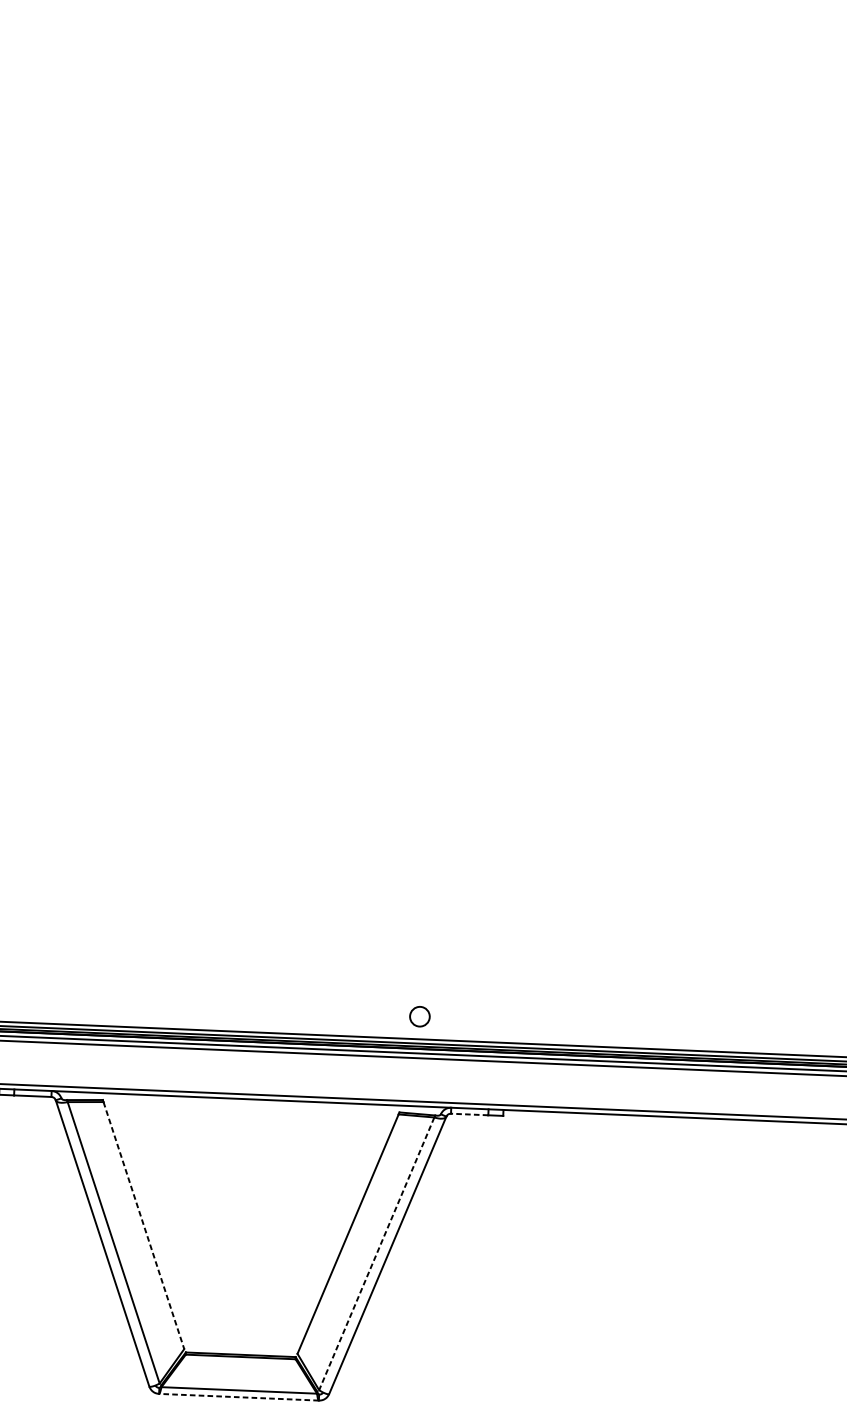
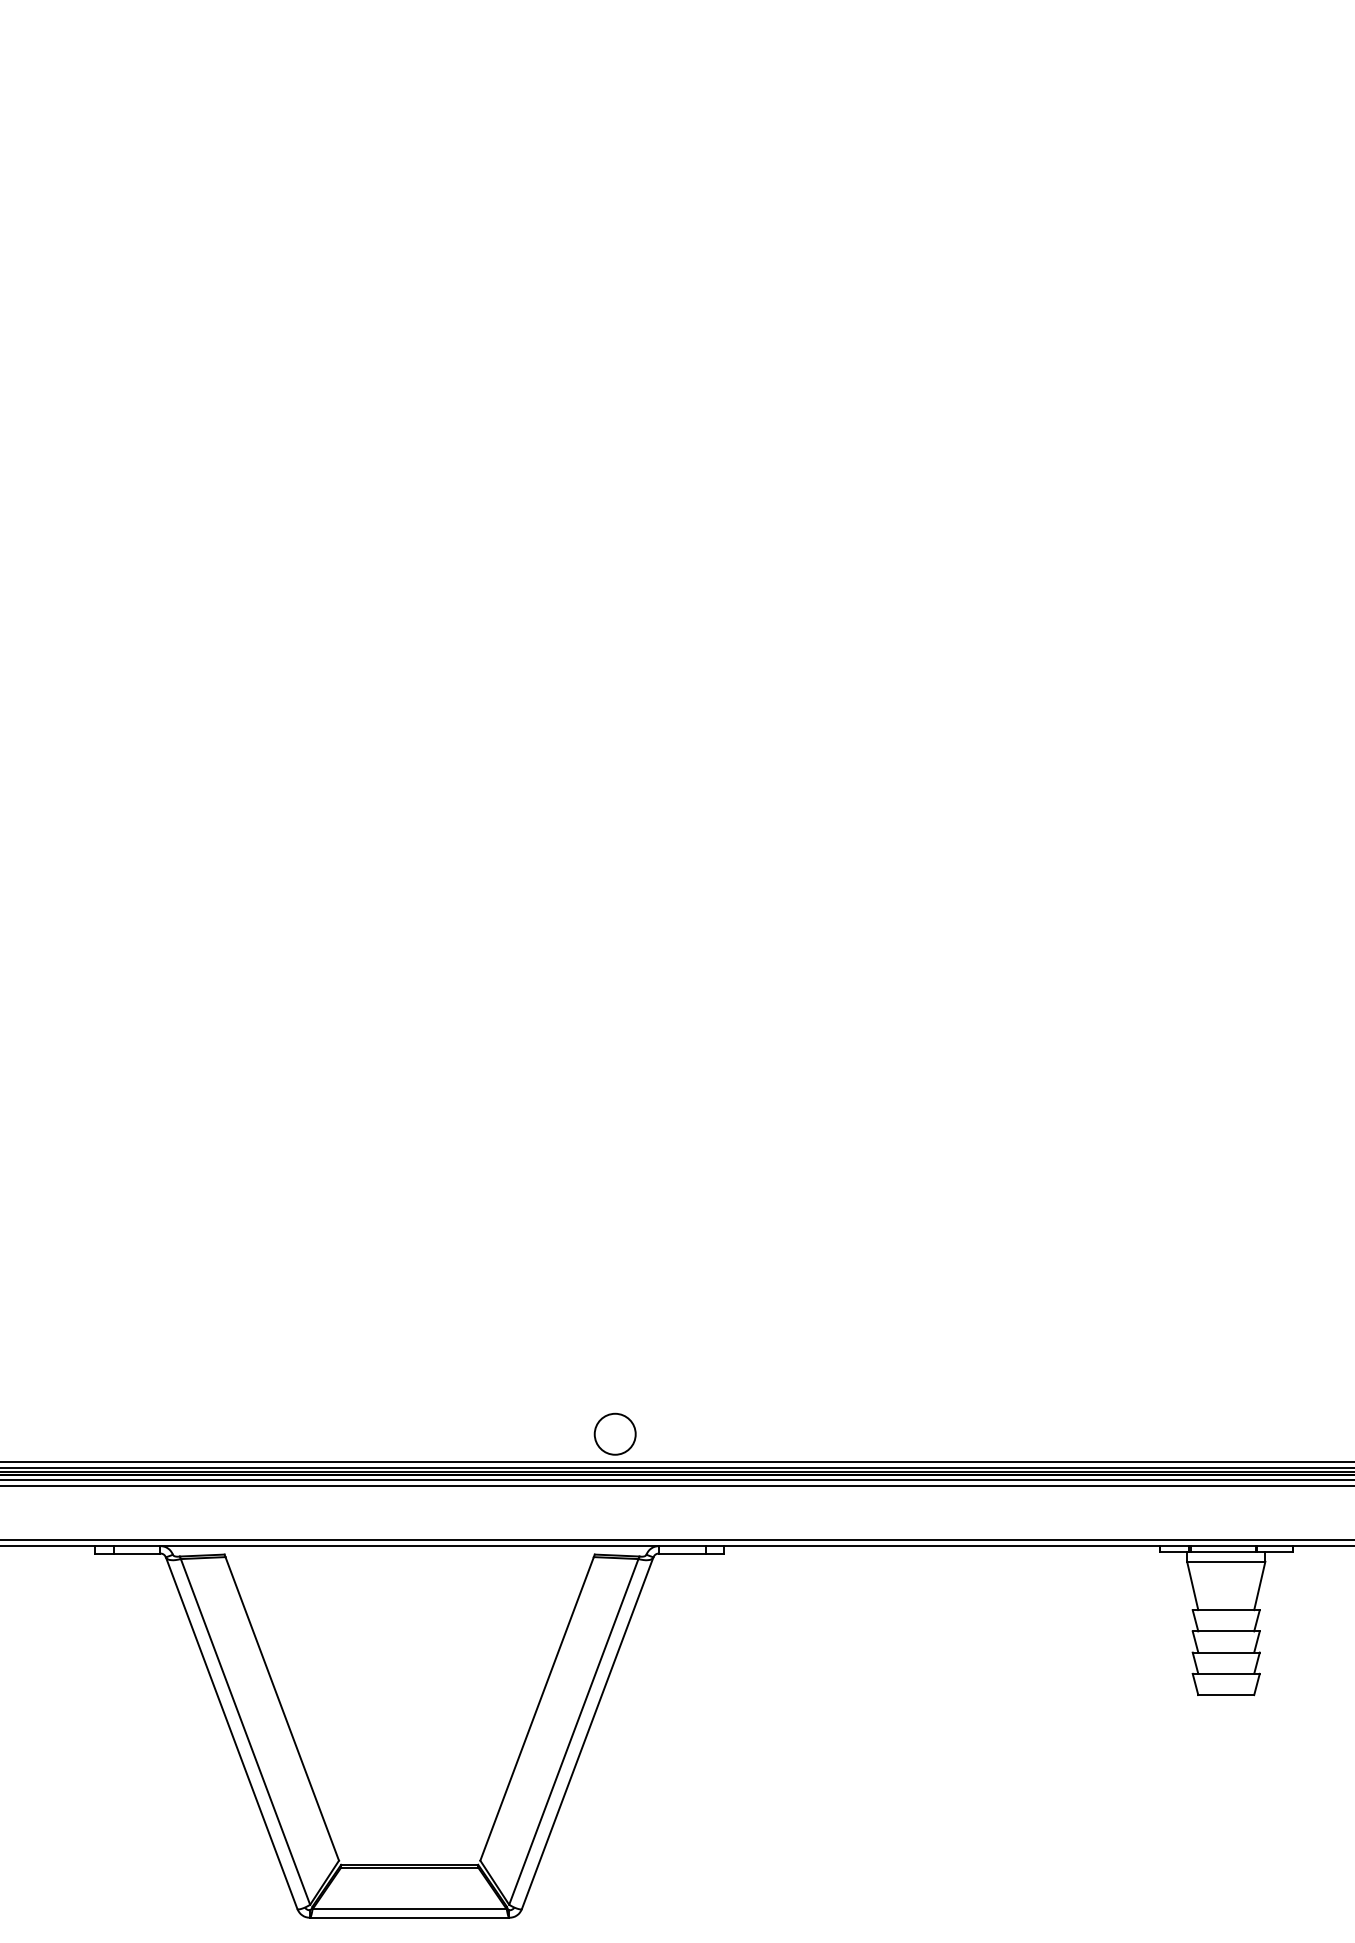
circle: (419, 1016) -> (614, 1433), size x1.67
line: (469, 1114) -> (681, 1553), dashed -> solid
line: (144, 1226) -> (282, 1709), dashed -> solid
line: (376, 1253) -> (573, 1731), dashed -> solid
line: (238, 1397) -> (409, 1917), dashed -> solid

